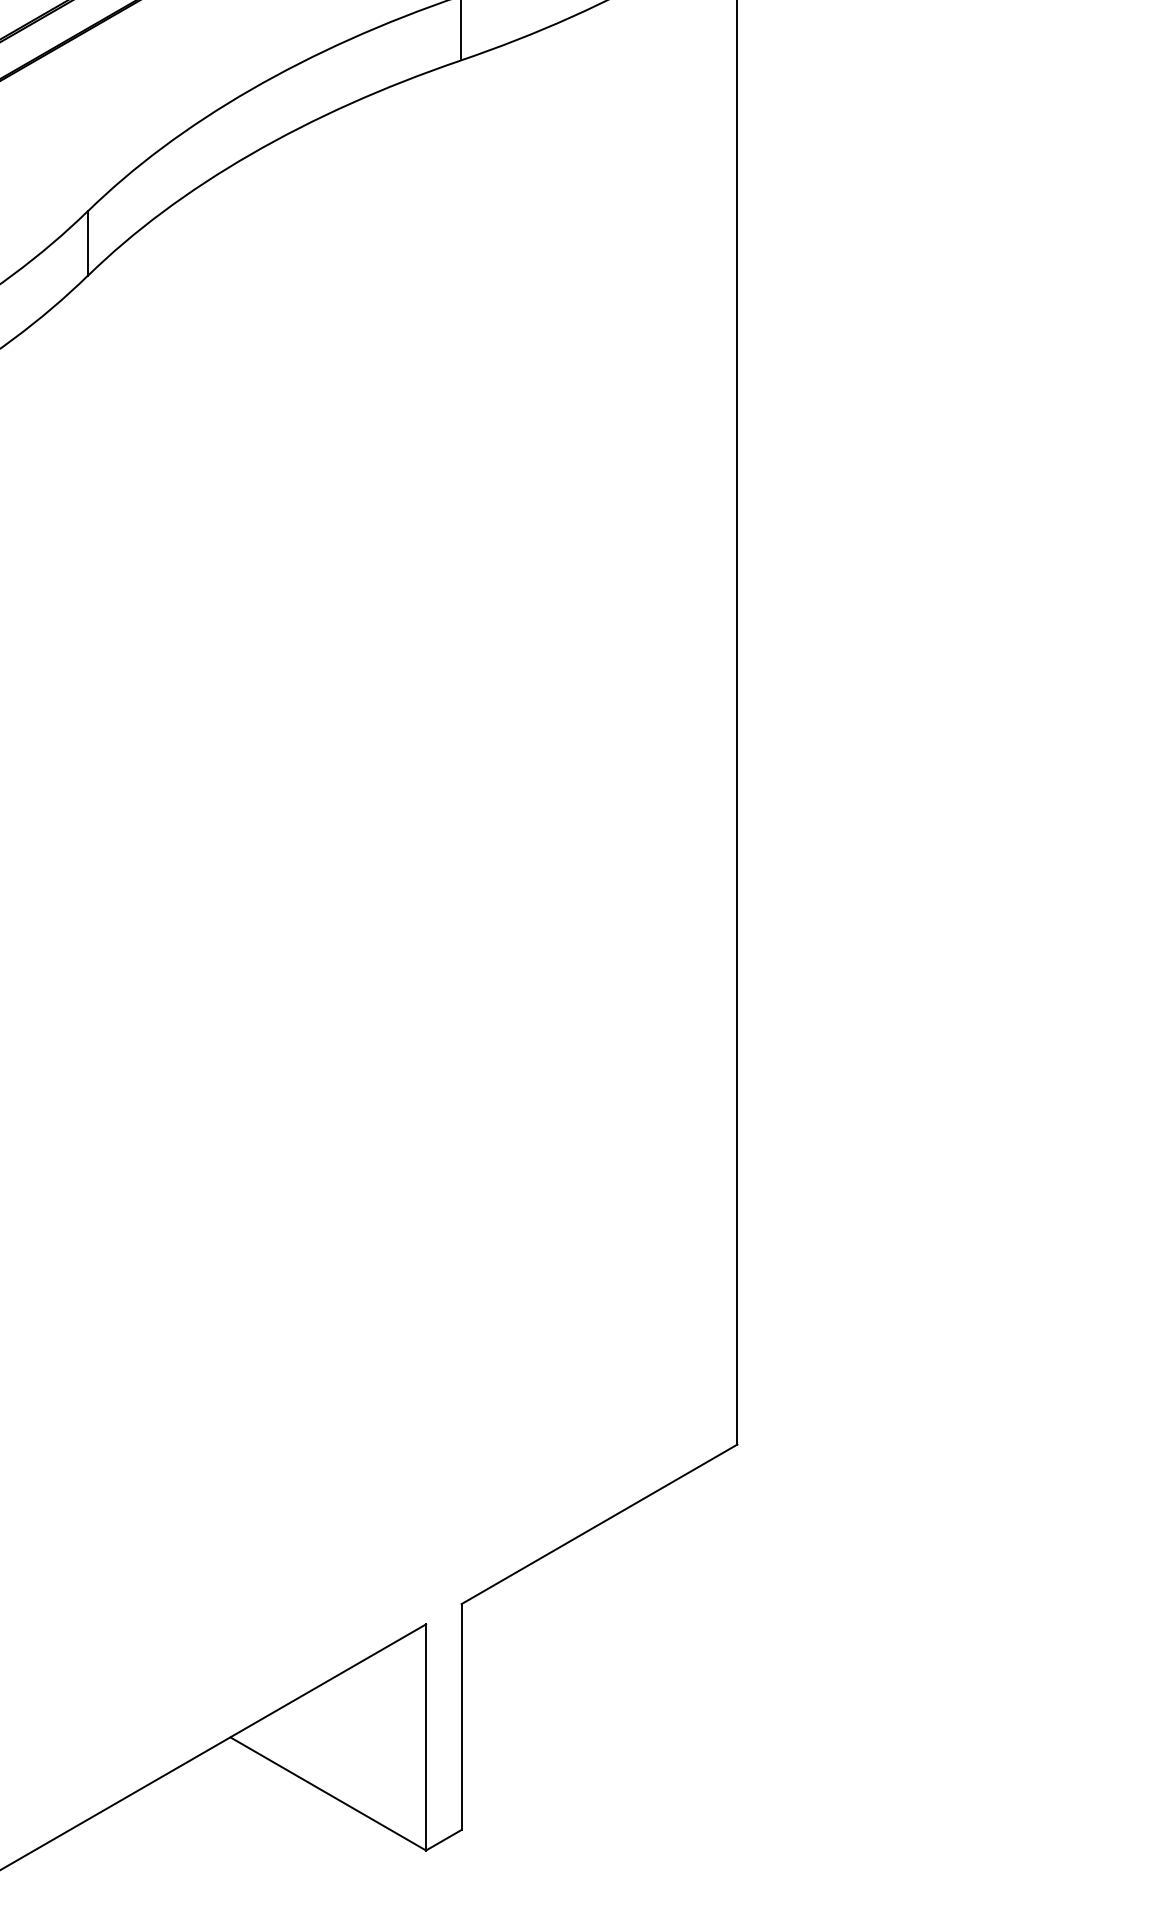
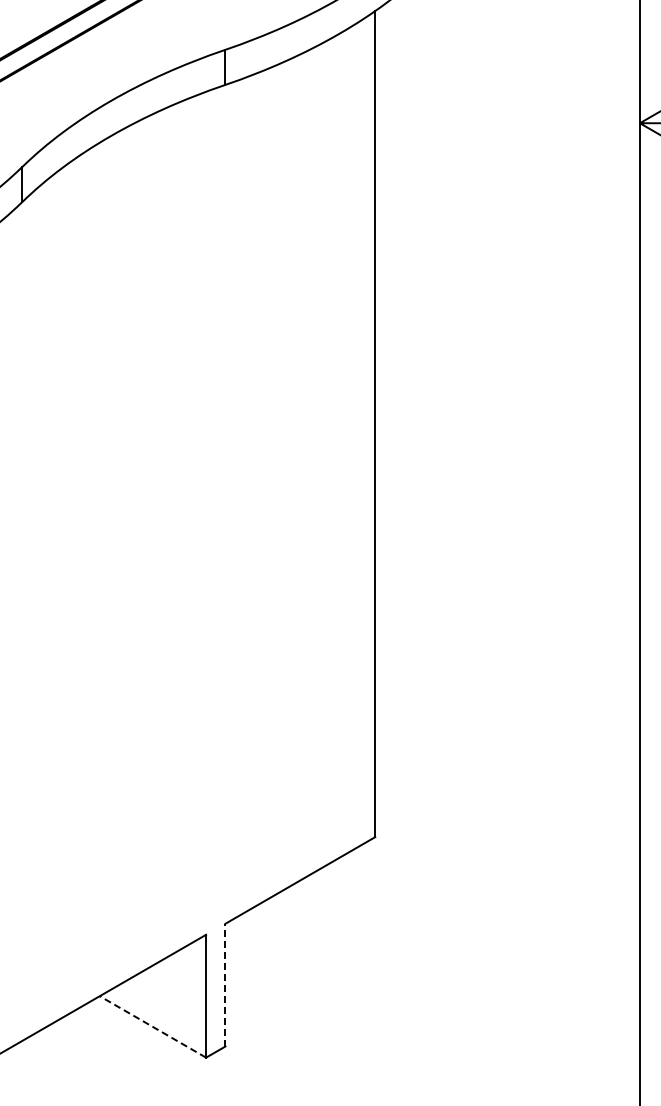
line: (461, 1715) -> (225, 984), solid -> dashed
line: (327, 1793) -> (152, 1026), solid -> dashed

